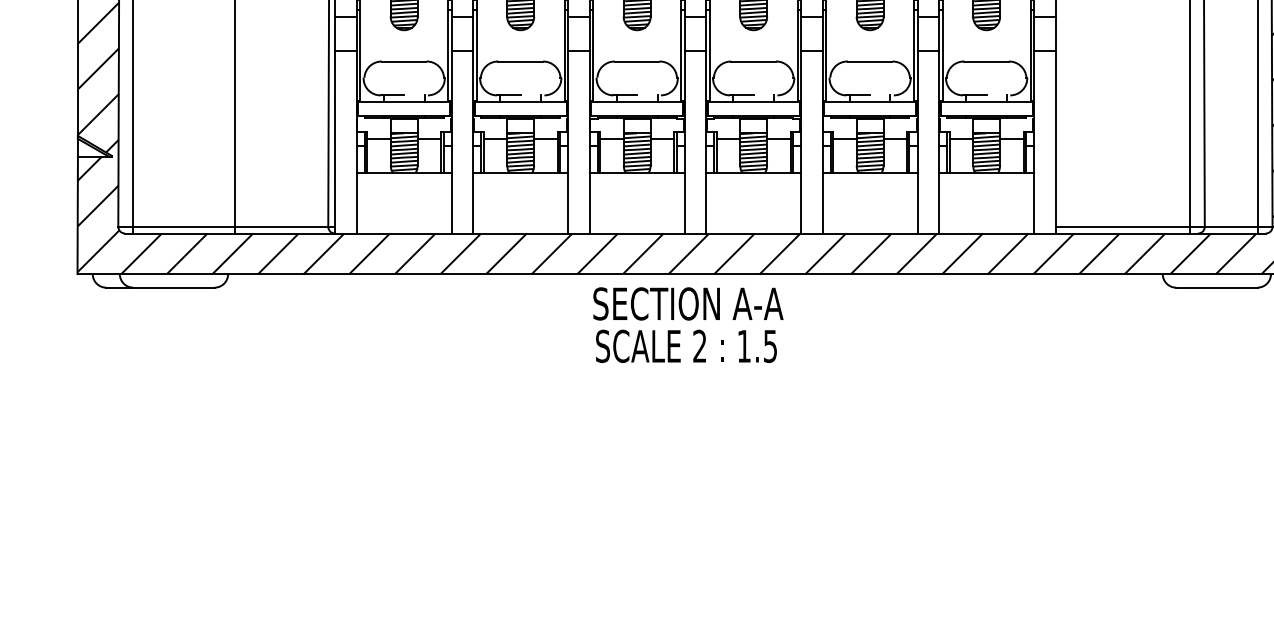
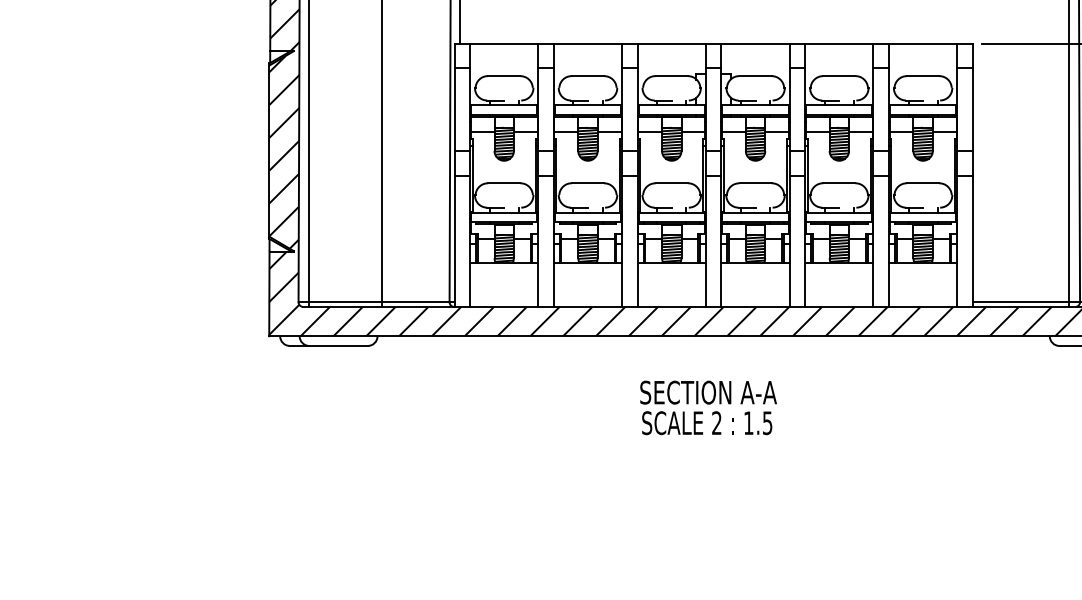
text: (688, 324) -> (708, 407), moved

